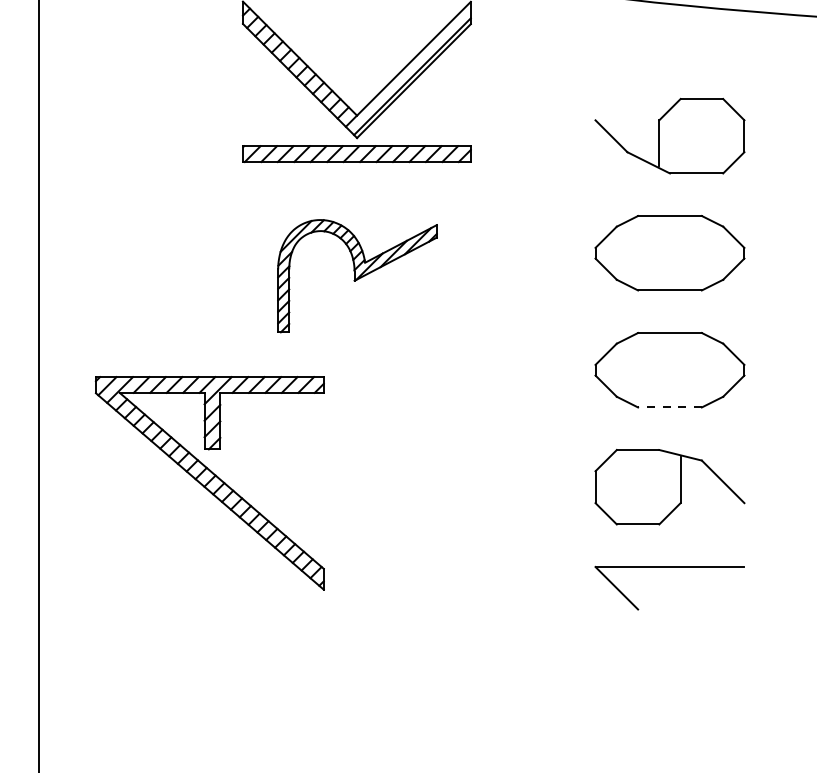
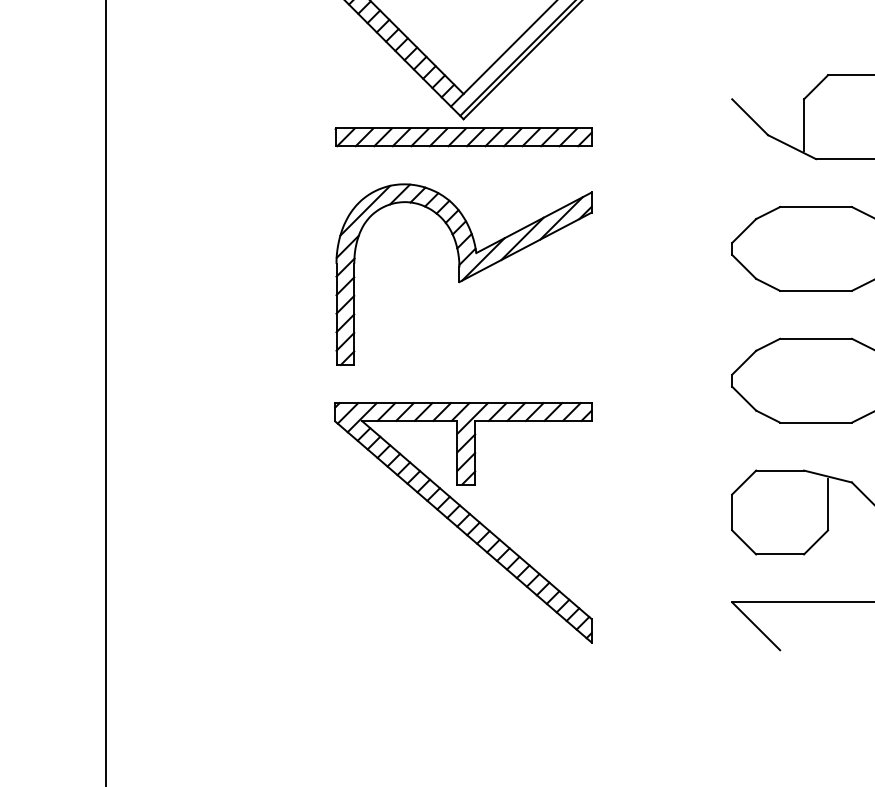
part: (357, 276) -> (464, 275), size x1.43
line: (669, 407) -> (815, 422), dashed -> solid
part: (209, 483) -> (462, 522), moved

